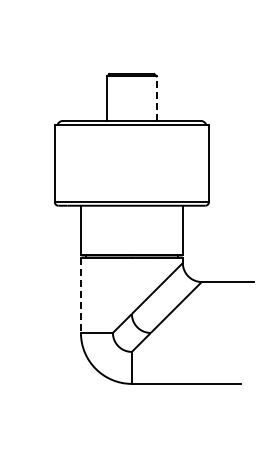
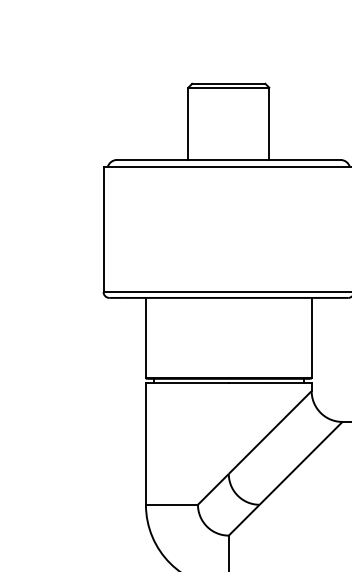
line: (156, 98) -> (268, 123), dashed -> solid
line: (80, 295) -> (145, 443), dashed -> solid

